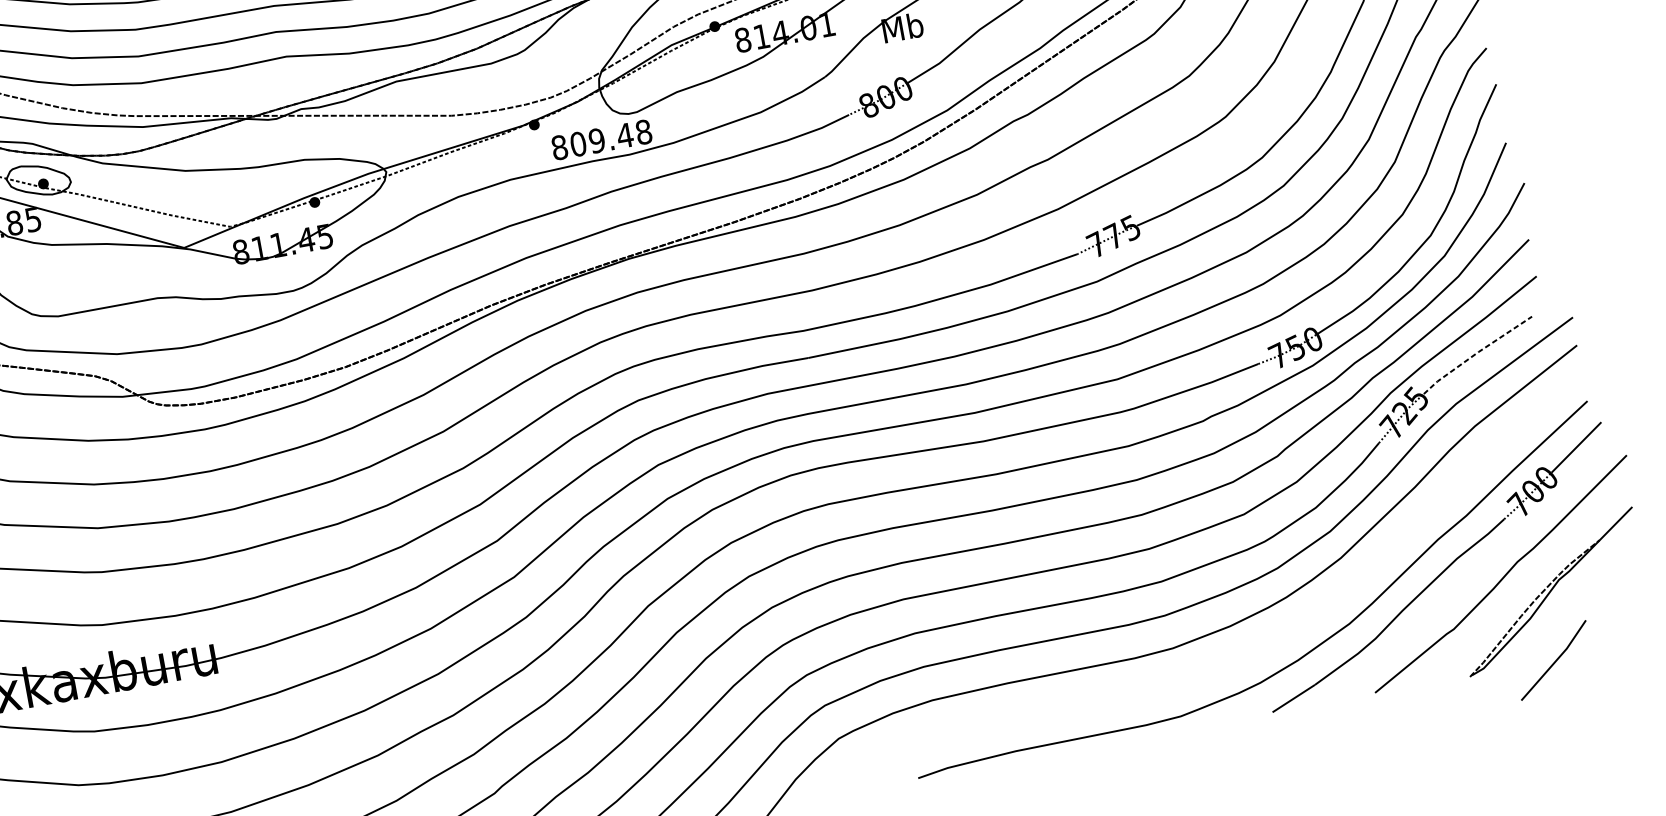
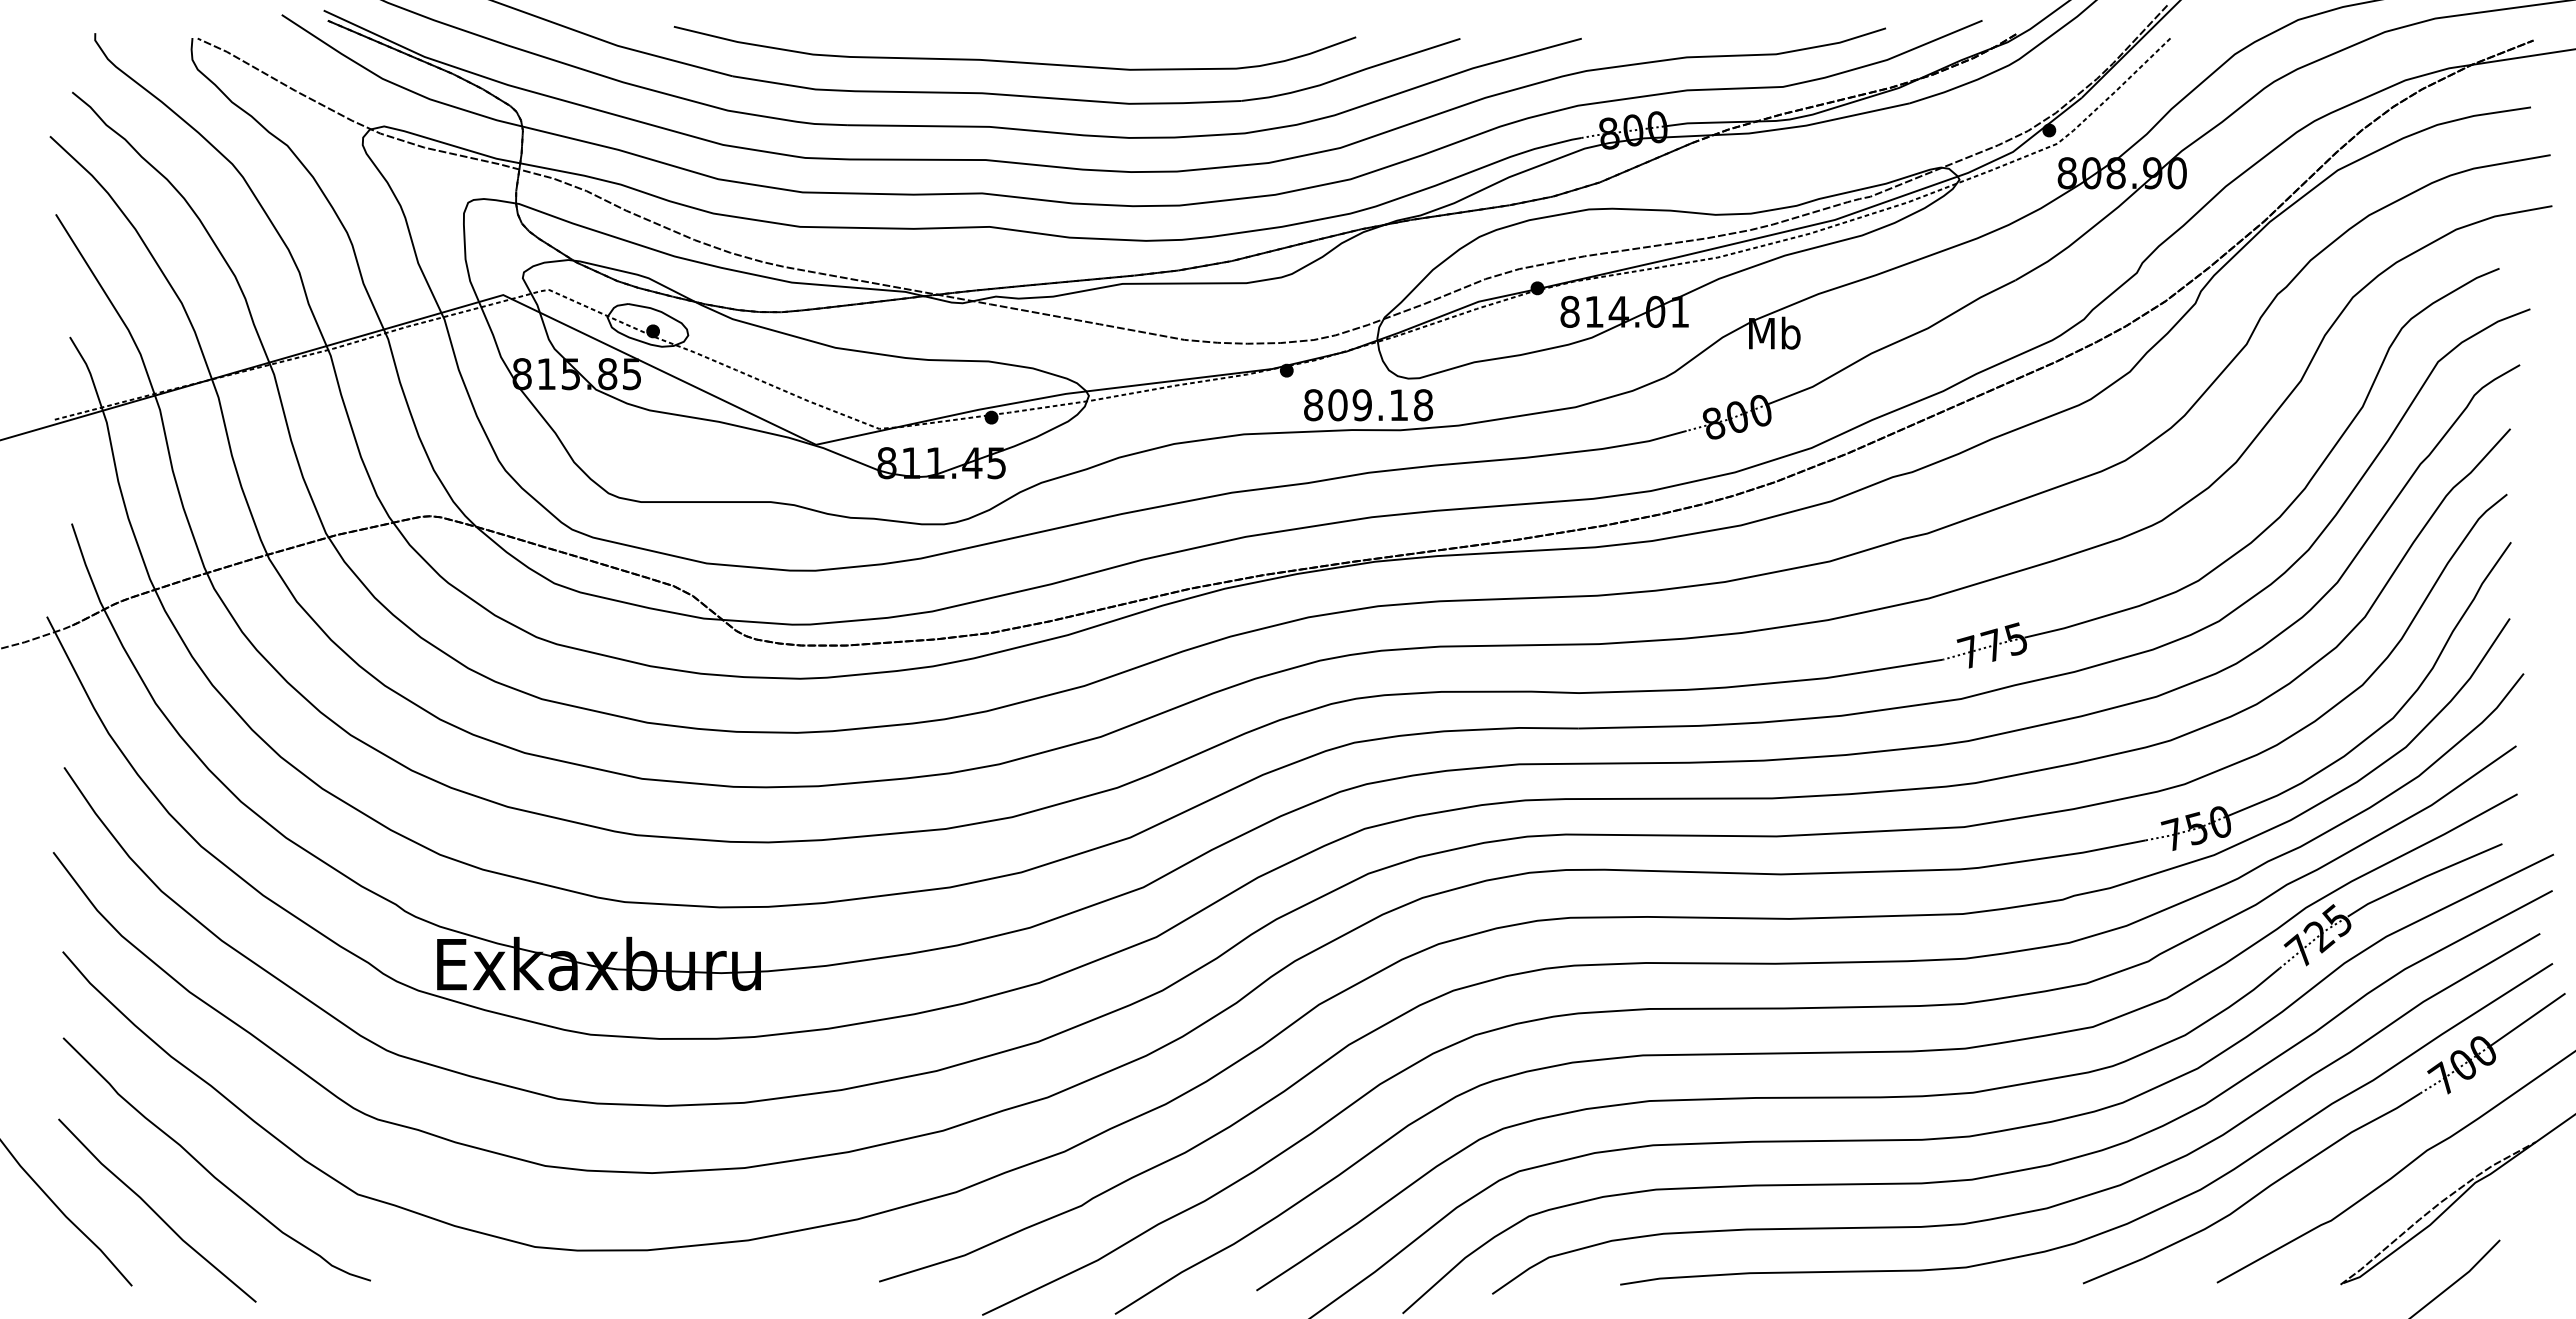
text: (624, 135) -> (1398, 404), 809.48 -> 809.18
line: (1476, 353) -> (2423, 877), dashed -> solid
curve: (1225, 662) -> (2034, 1209), added

